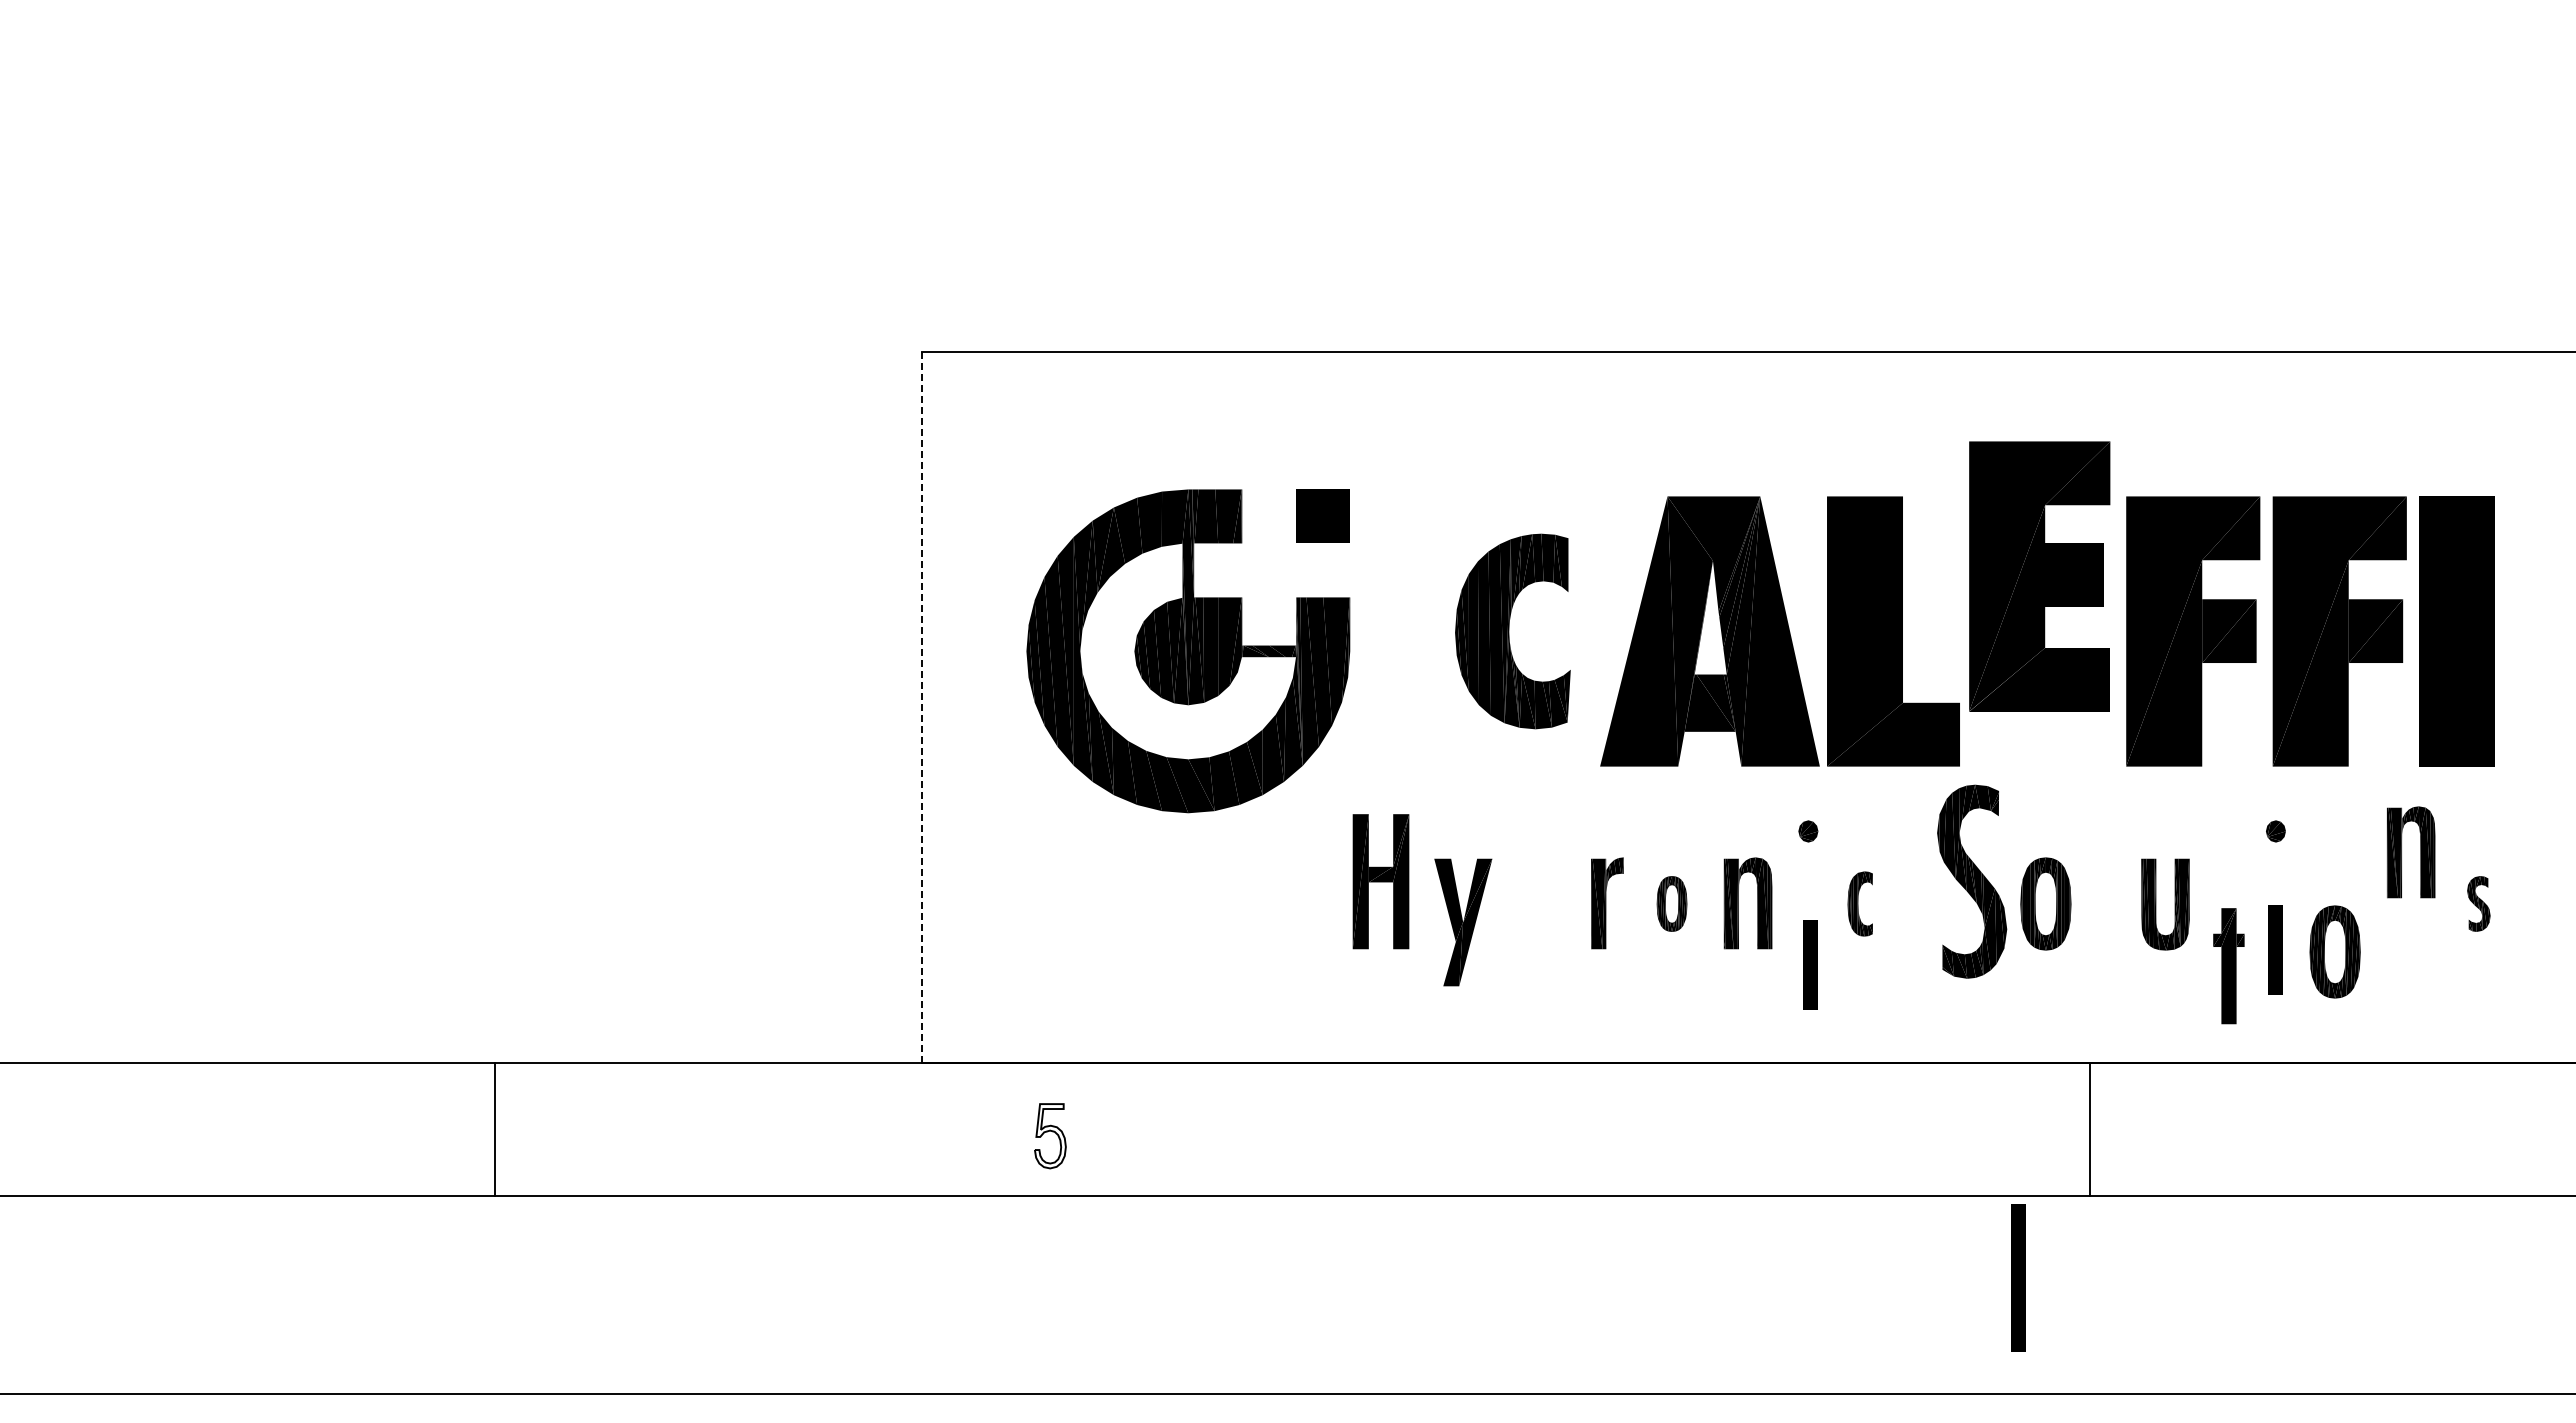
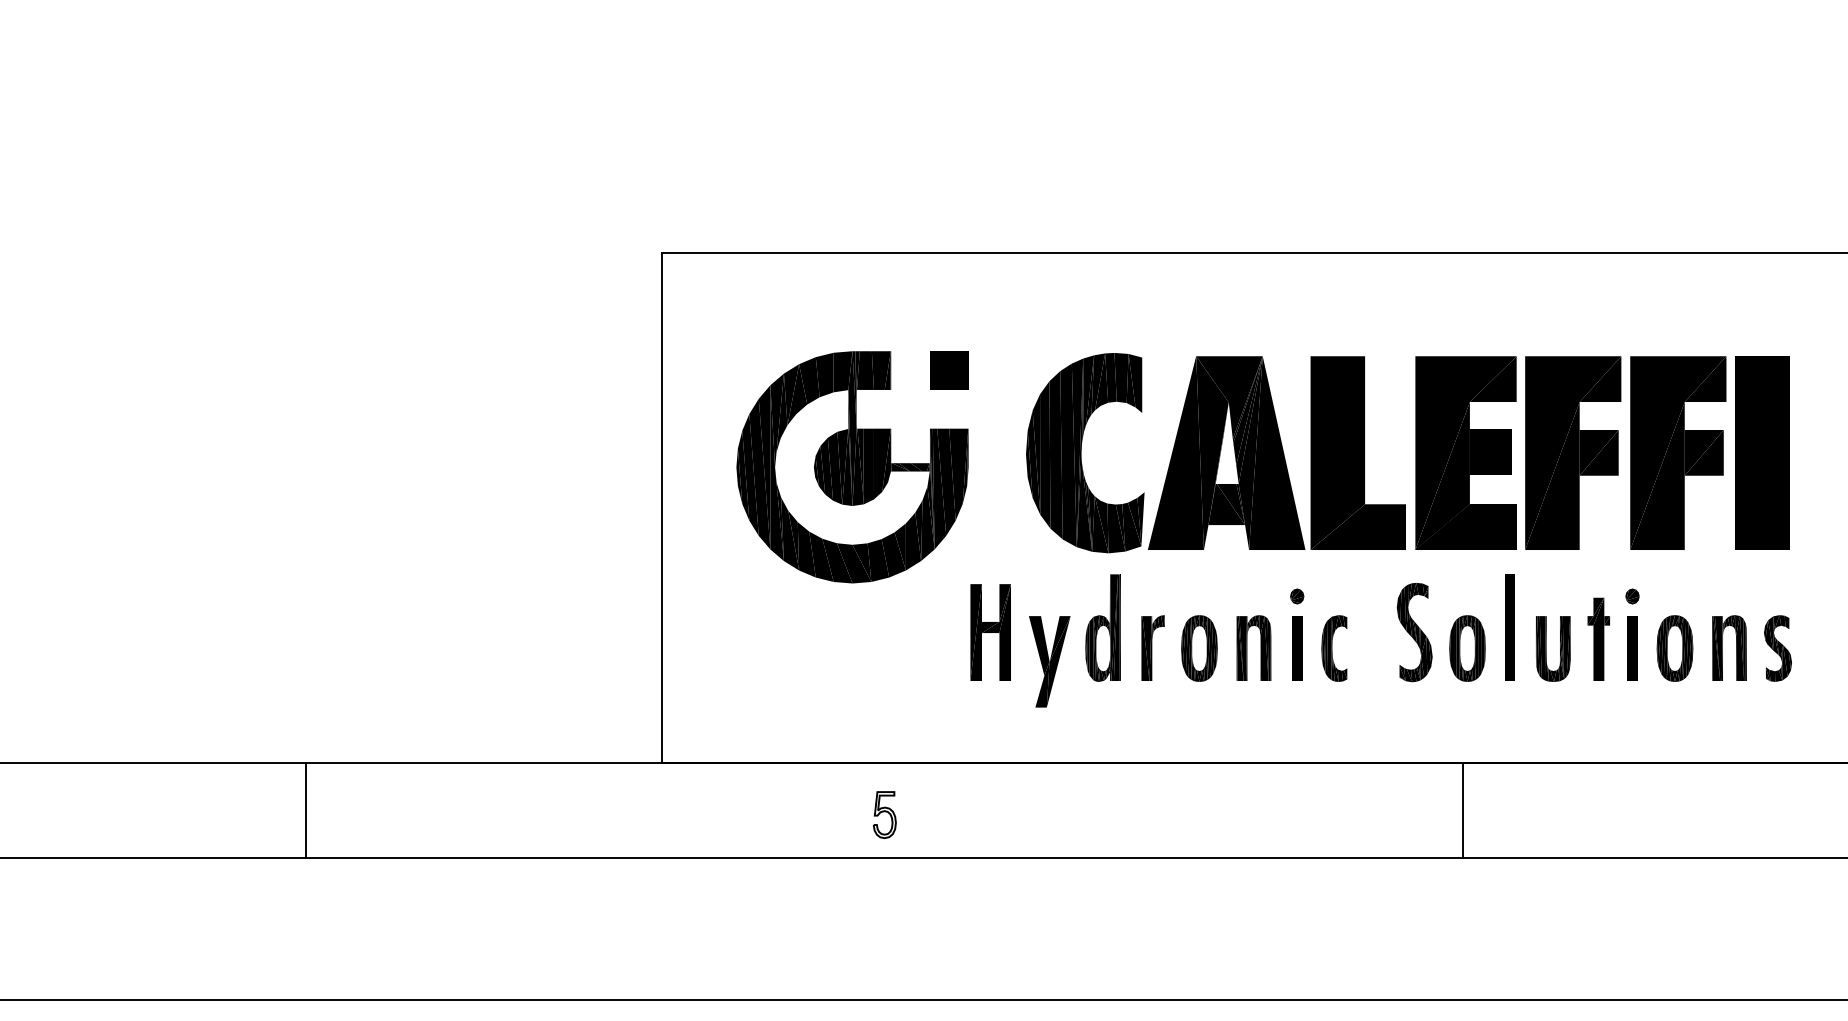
part: (2039, 576) -> (1465, 453), moved
part: (1512, 631) -> (1085, 453), size x1.43
line: (922, 707) -> (661, 507), dashed -> solid
part: (2420, 852) -> (1736, 648), moved
part: (1537, 875) -> (1102, 628), added
part: (1972, 881) -> (1414, 632), size x0.71
part: (1671, 903) -> (1199, 648), size x1.67
part: (1860, 903) -> (1334, 648), size x1.43
part: (2478, 903) -> (1777, 648), size x1.67
part: (2275, 949) -> (1632, 648), moved
part: (2334, 951) -> (1674, 648), moved
part: (1810, 964) -> (1297, 648), moved
part: (2228, 966) -> (1598, 639), moved
line: (495, 1129) -> (306, 810), moved
line: (2089, 1129) -> (1462, 810), moved
part: (1050, 1136) -> (884, 815), moved
part: (2018, 1277) -> (1510, 627), moved

